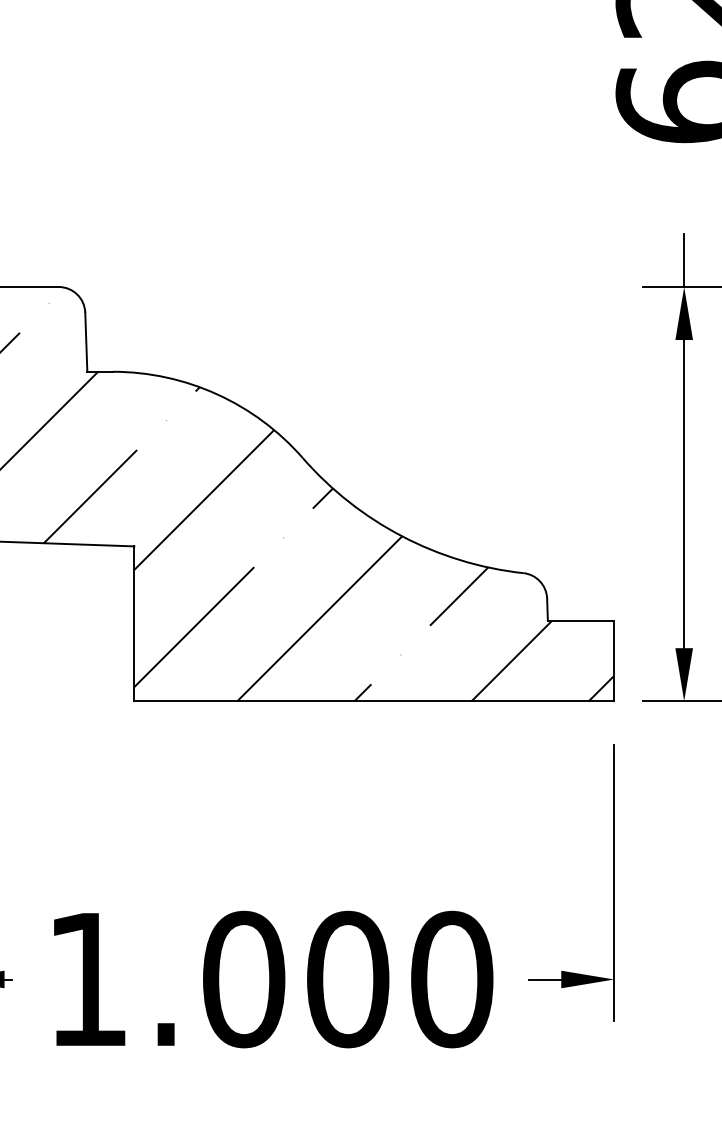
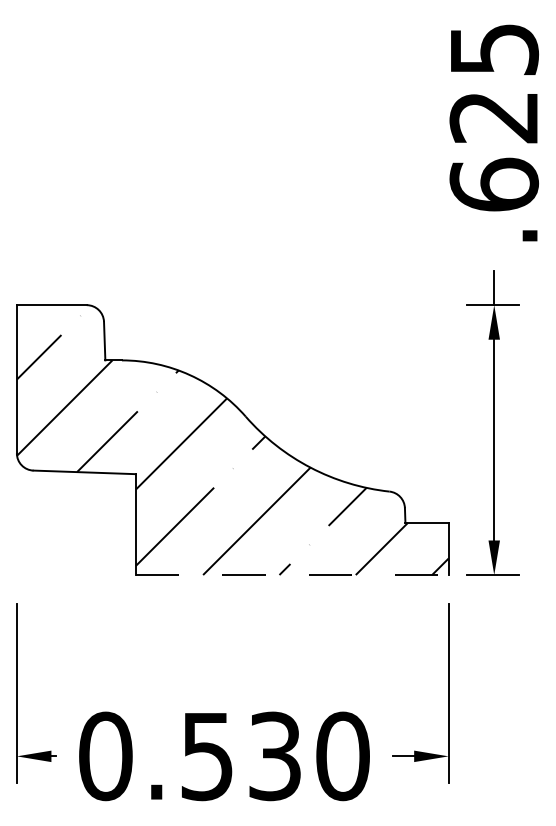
line: (374, 701) -> (292, 575), solid -> dashed
text: (218, 979) -> (190, 756), 1.000 -> 0.530

